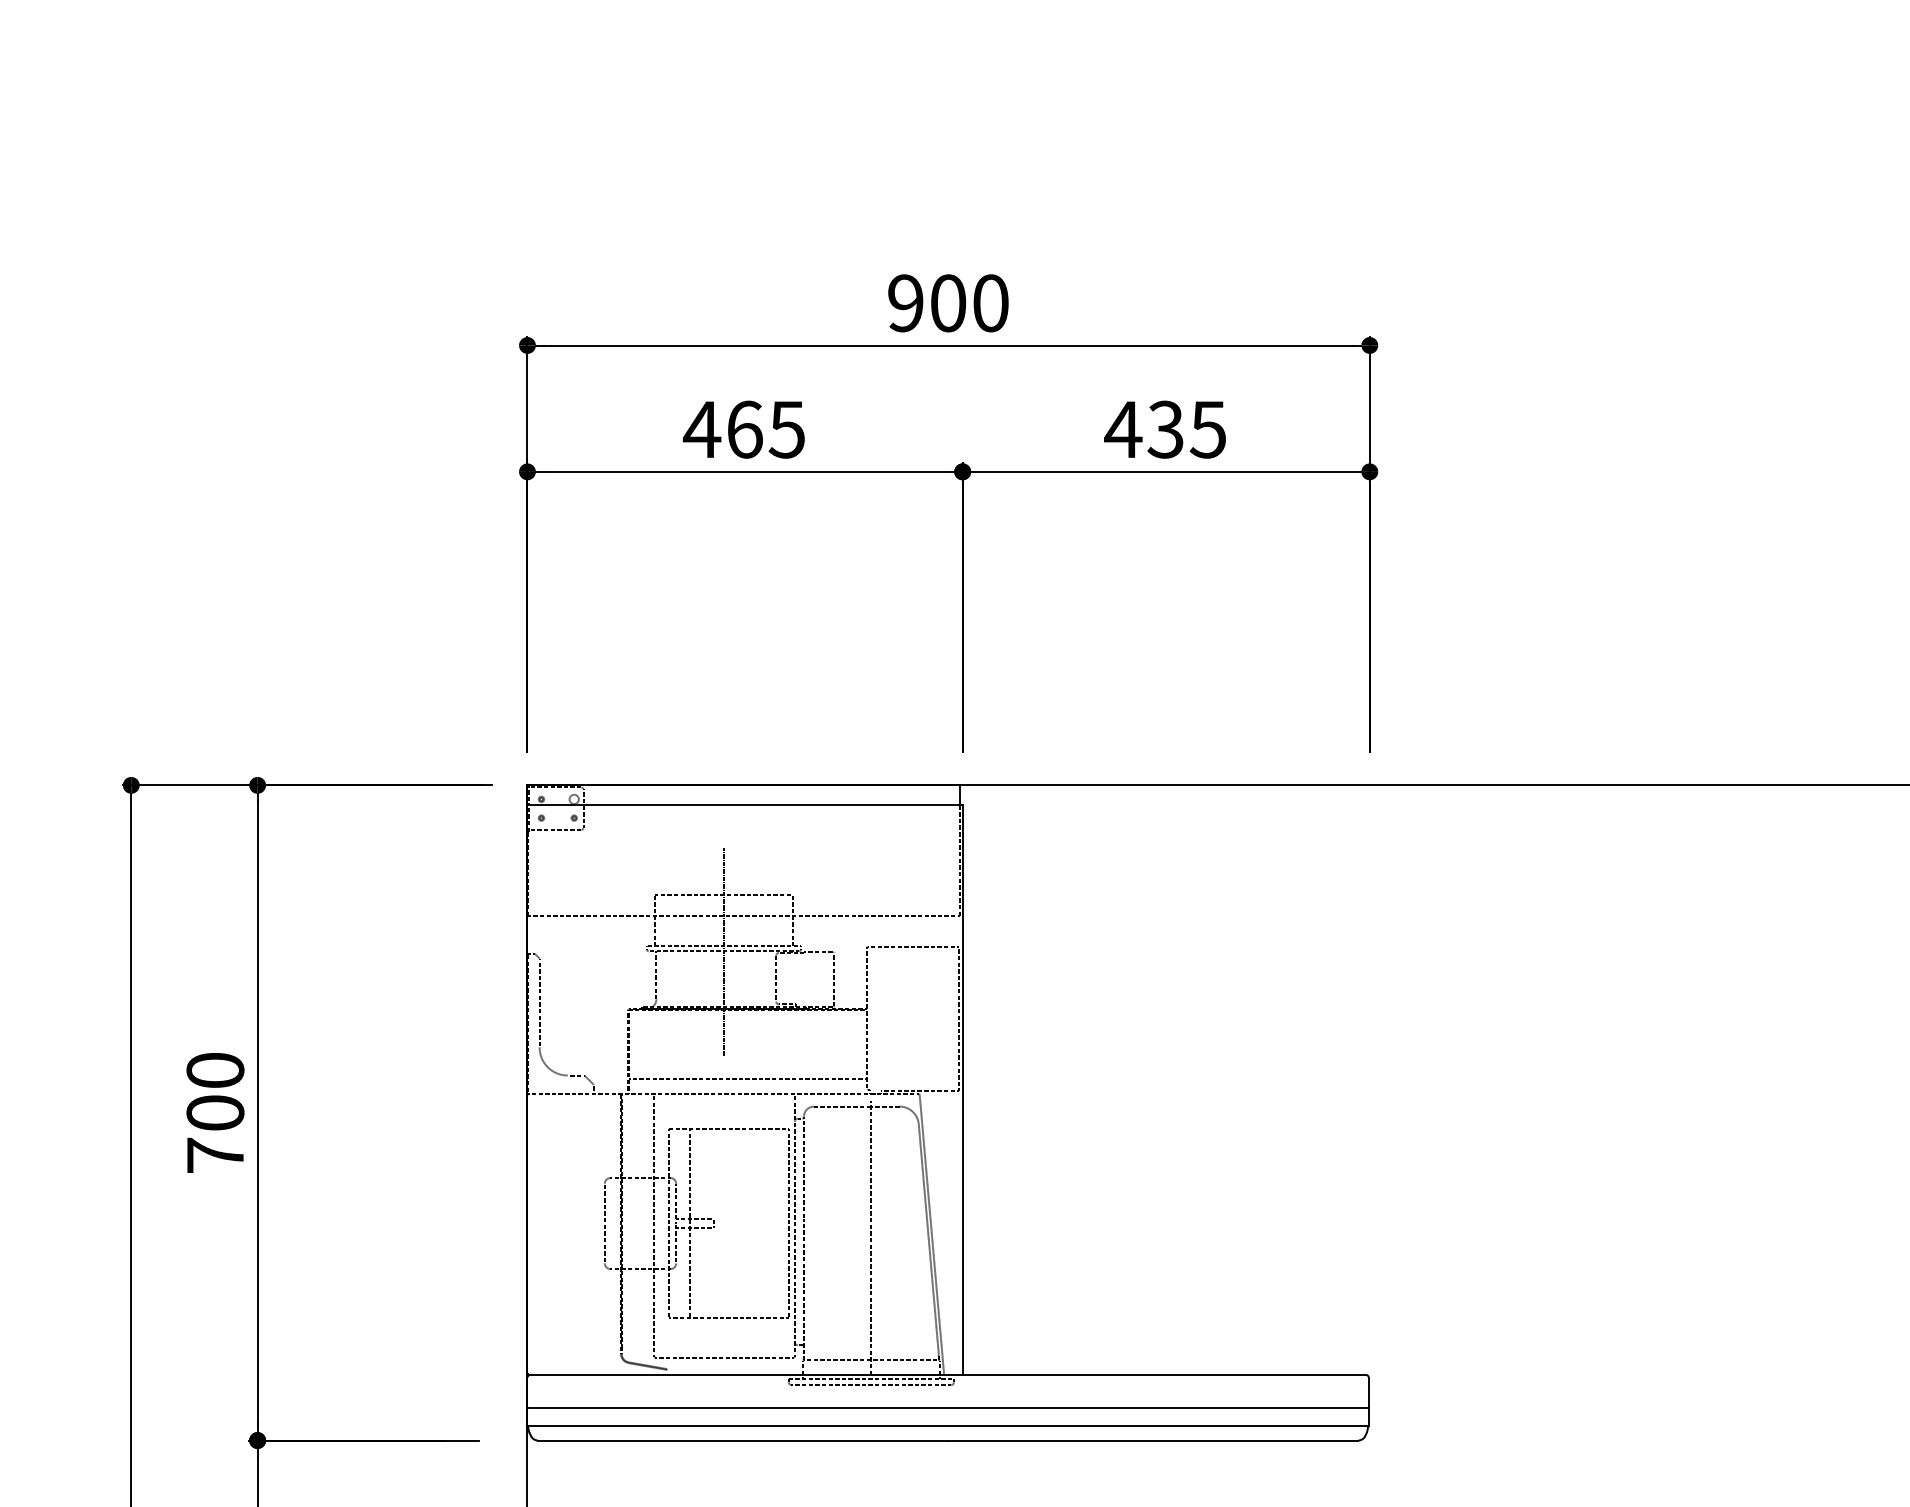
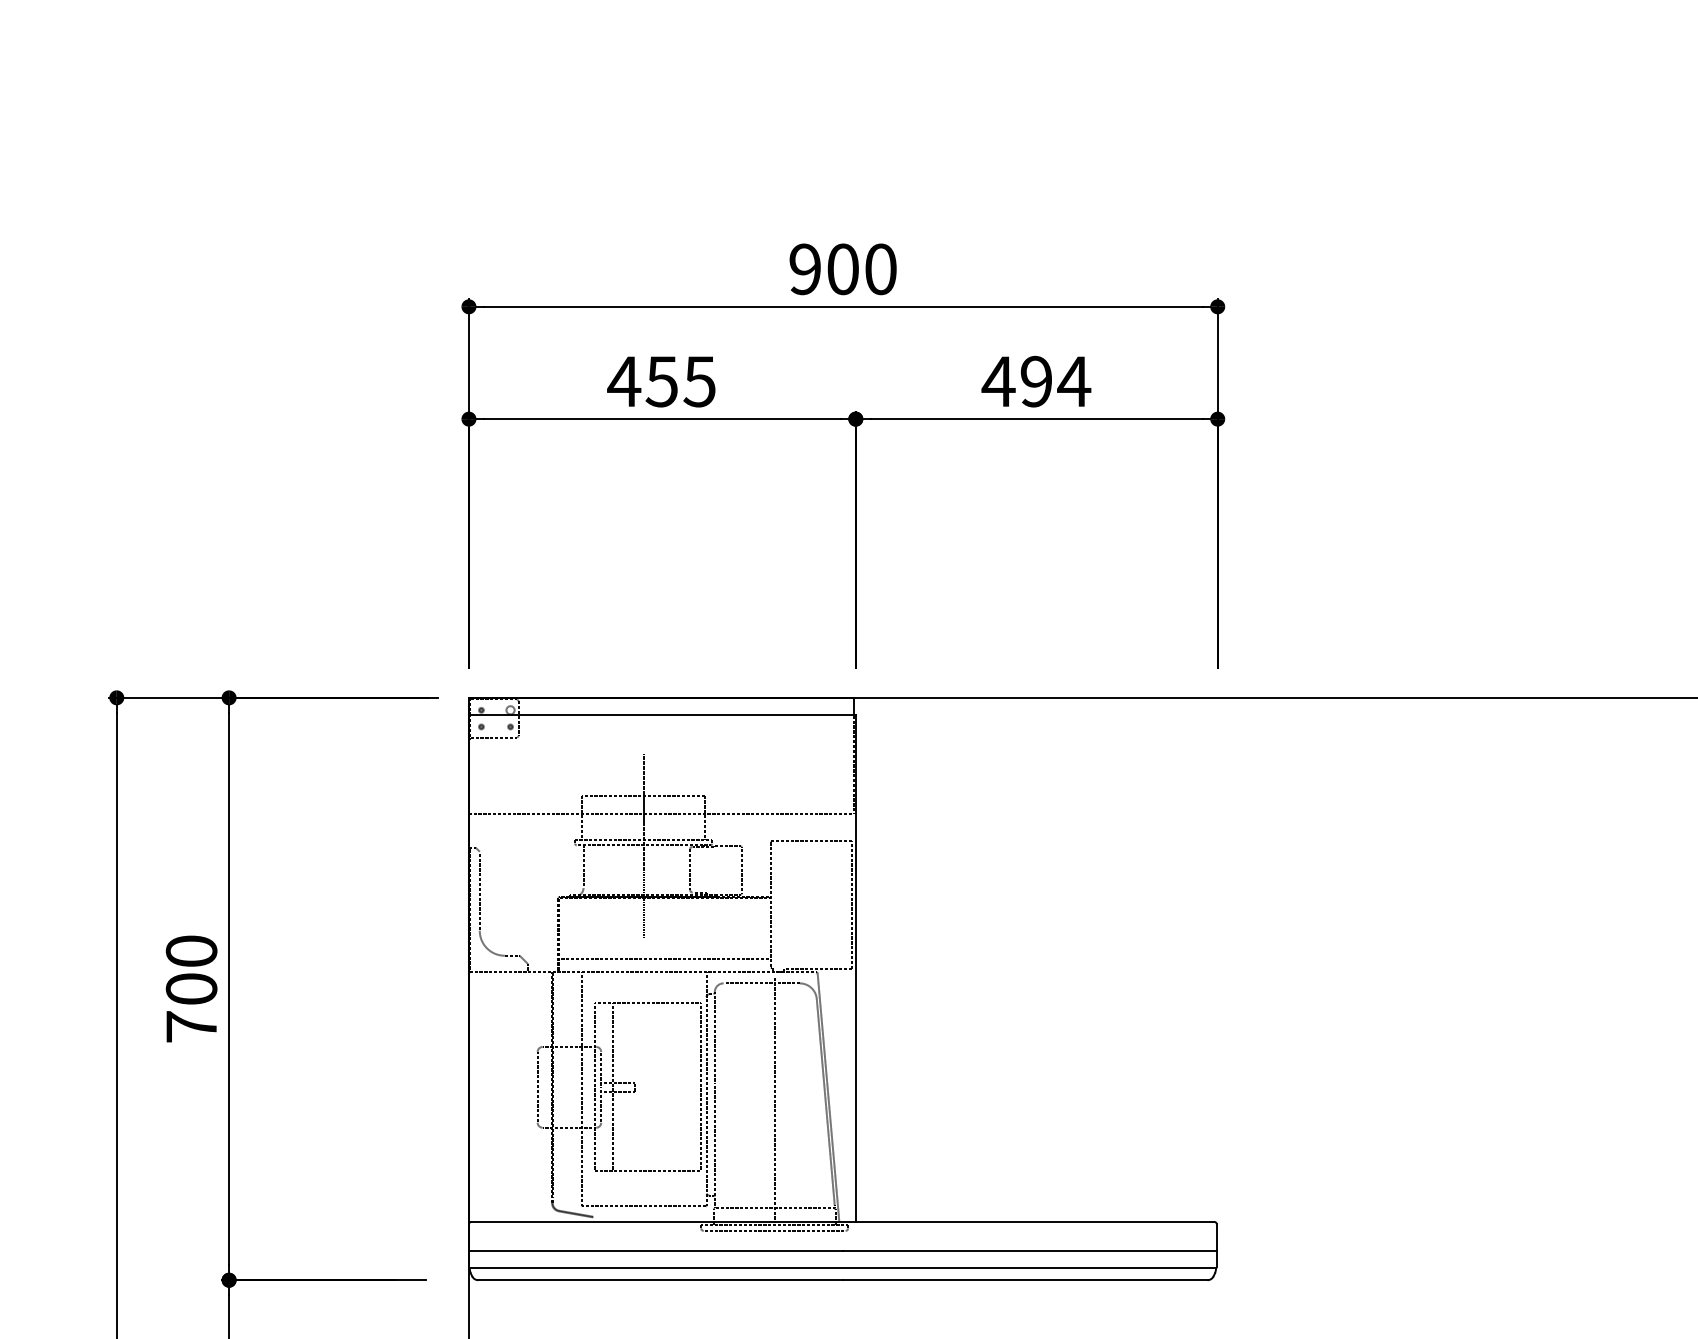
text: (744, 429) -> (661, 381), 465 -> 455
text: (1187, 429) -> (1055, 381), 435 -> 494

